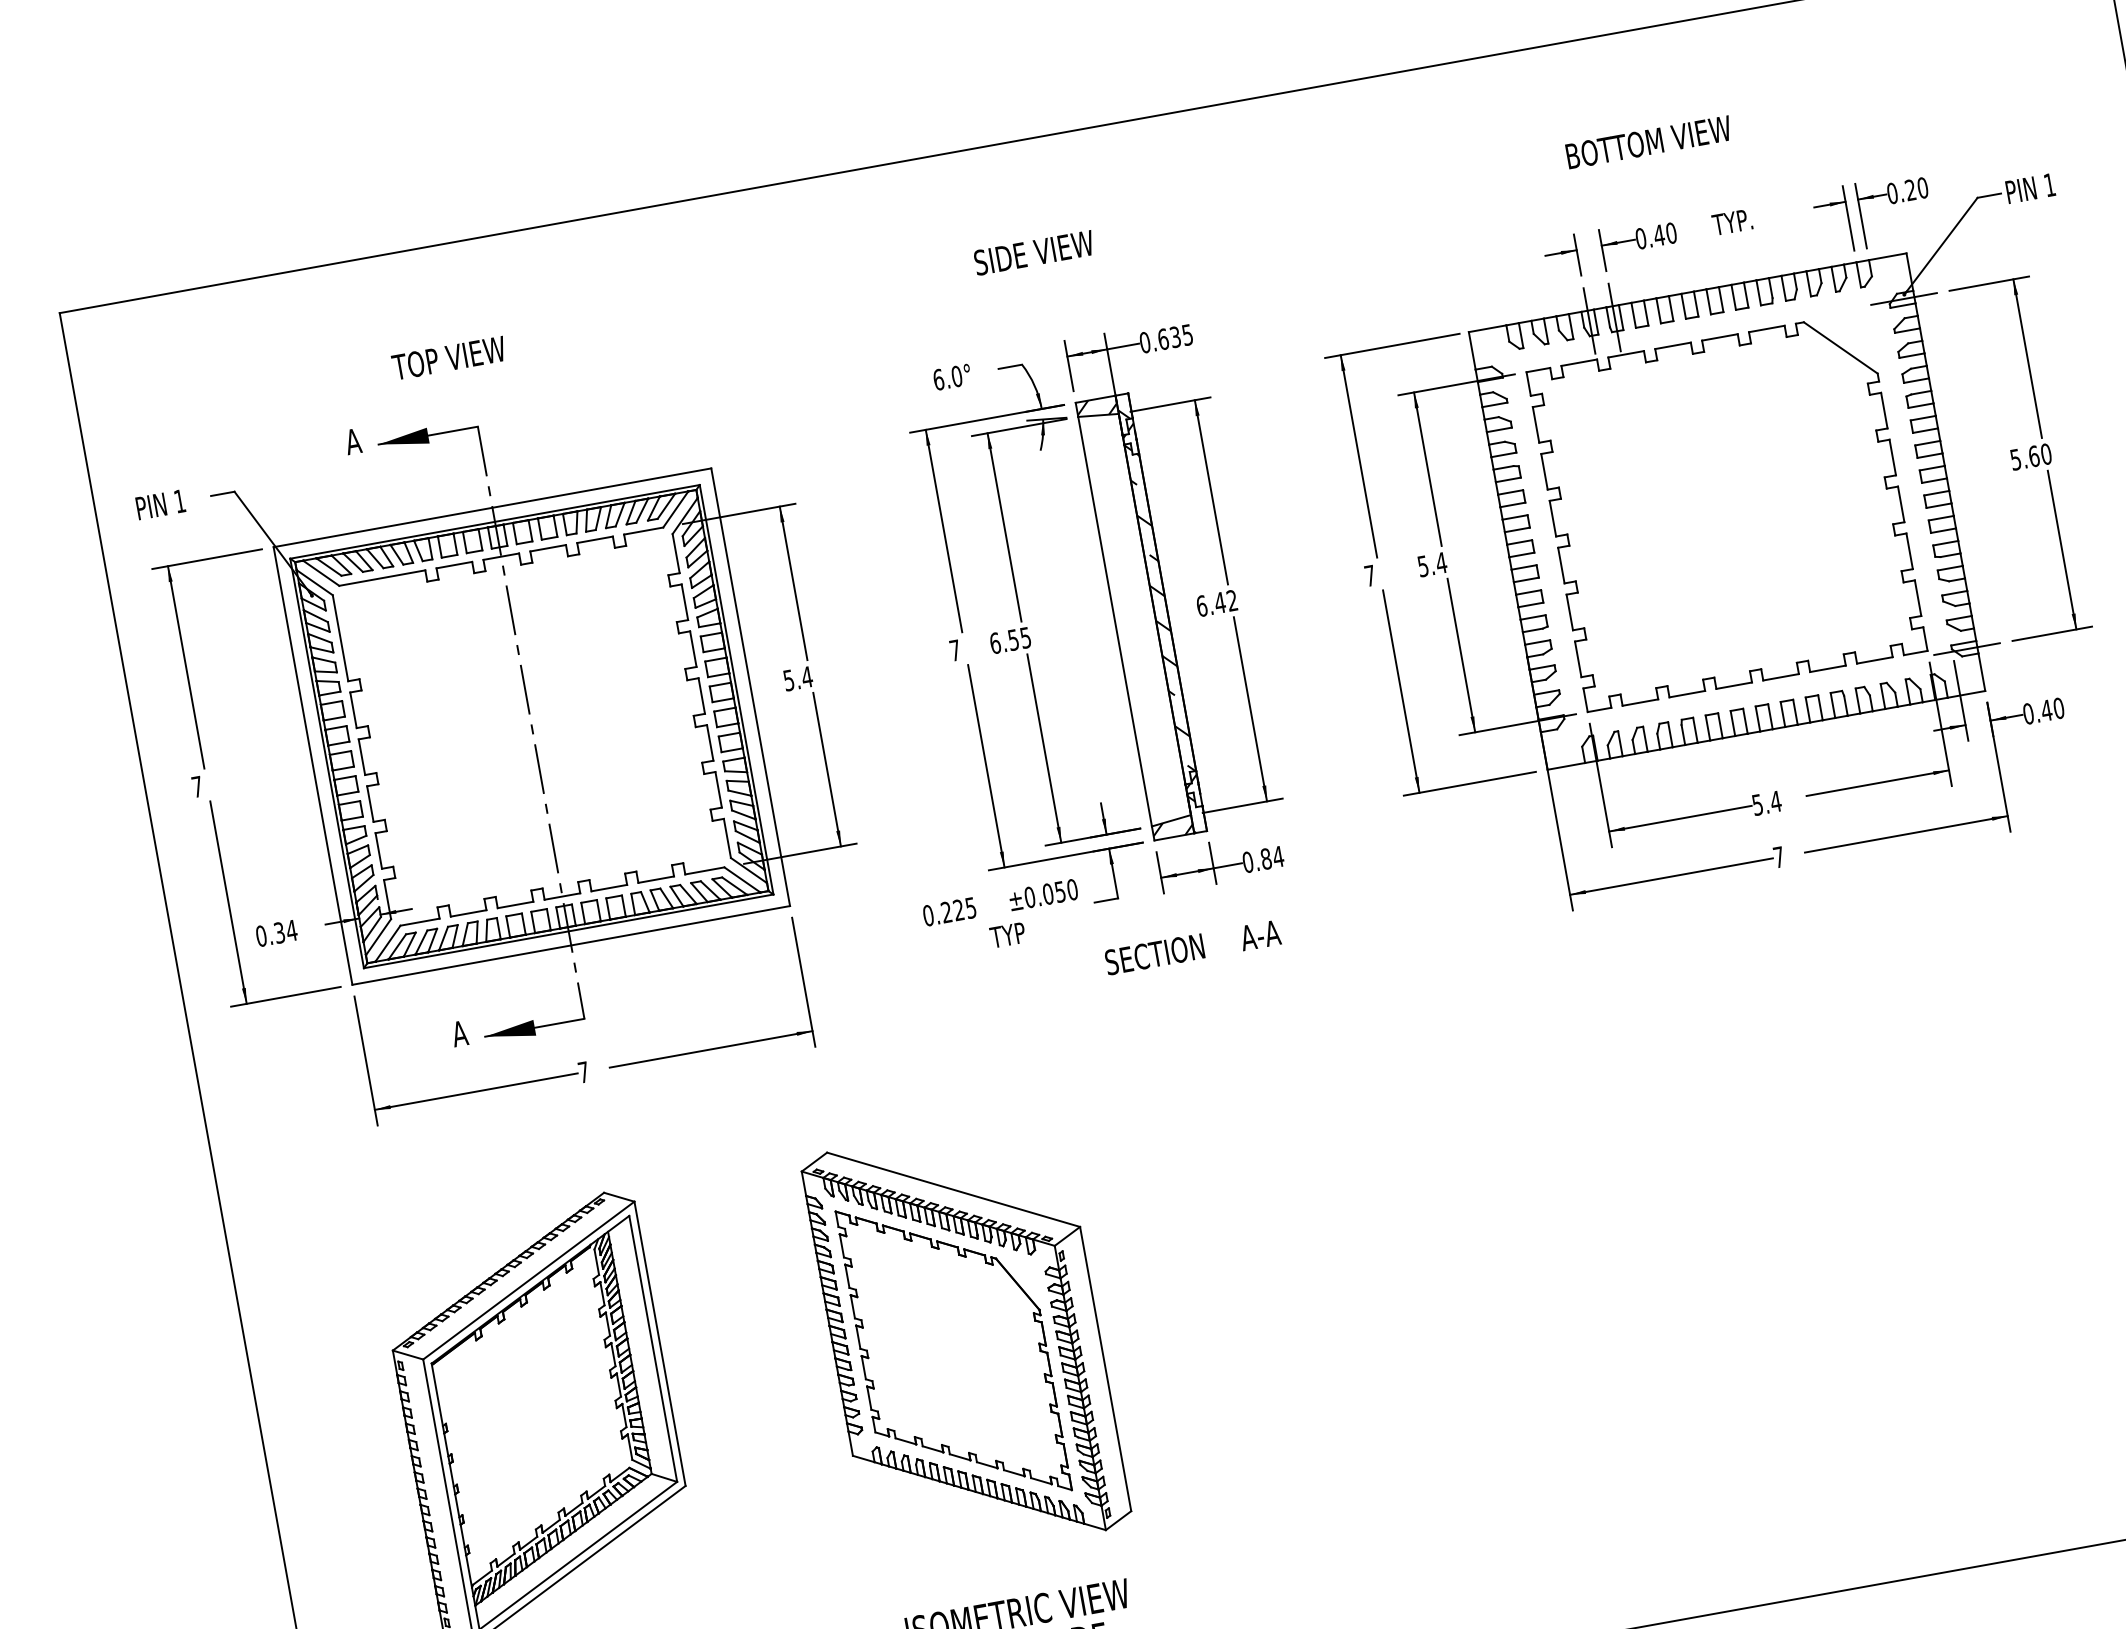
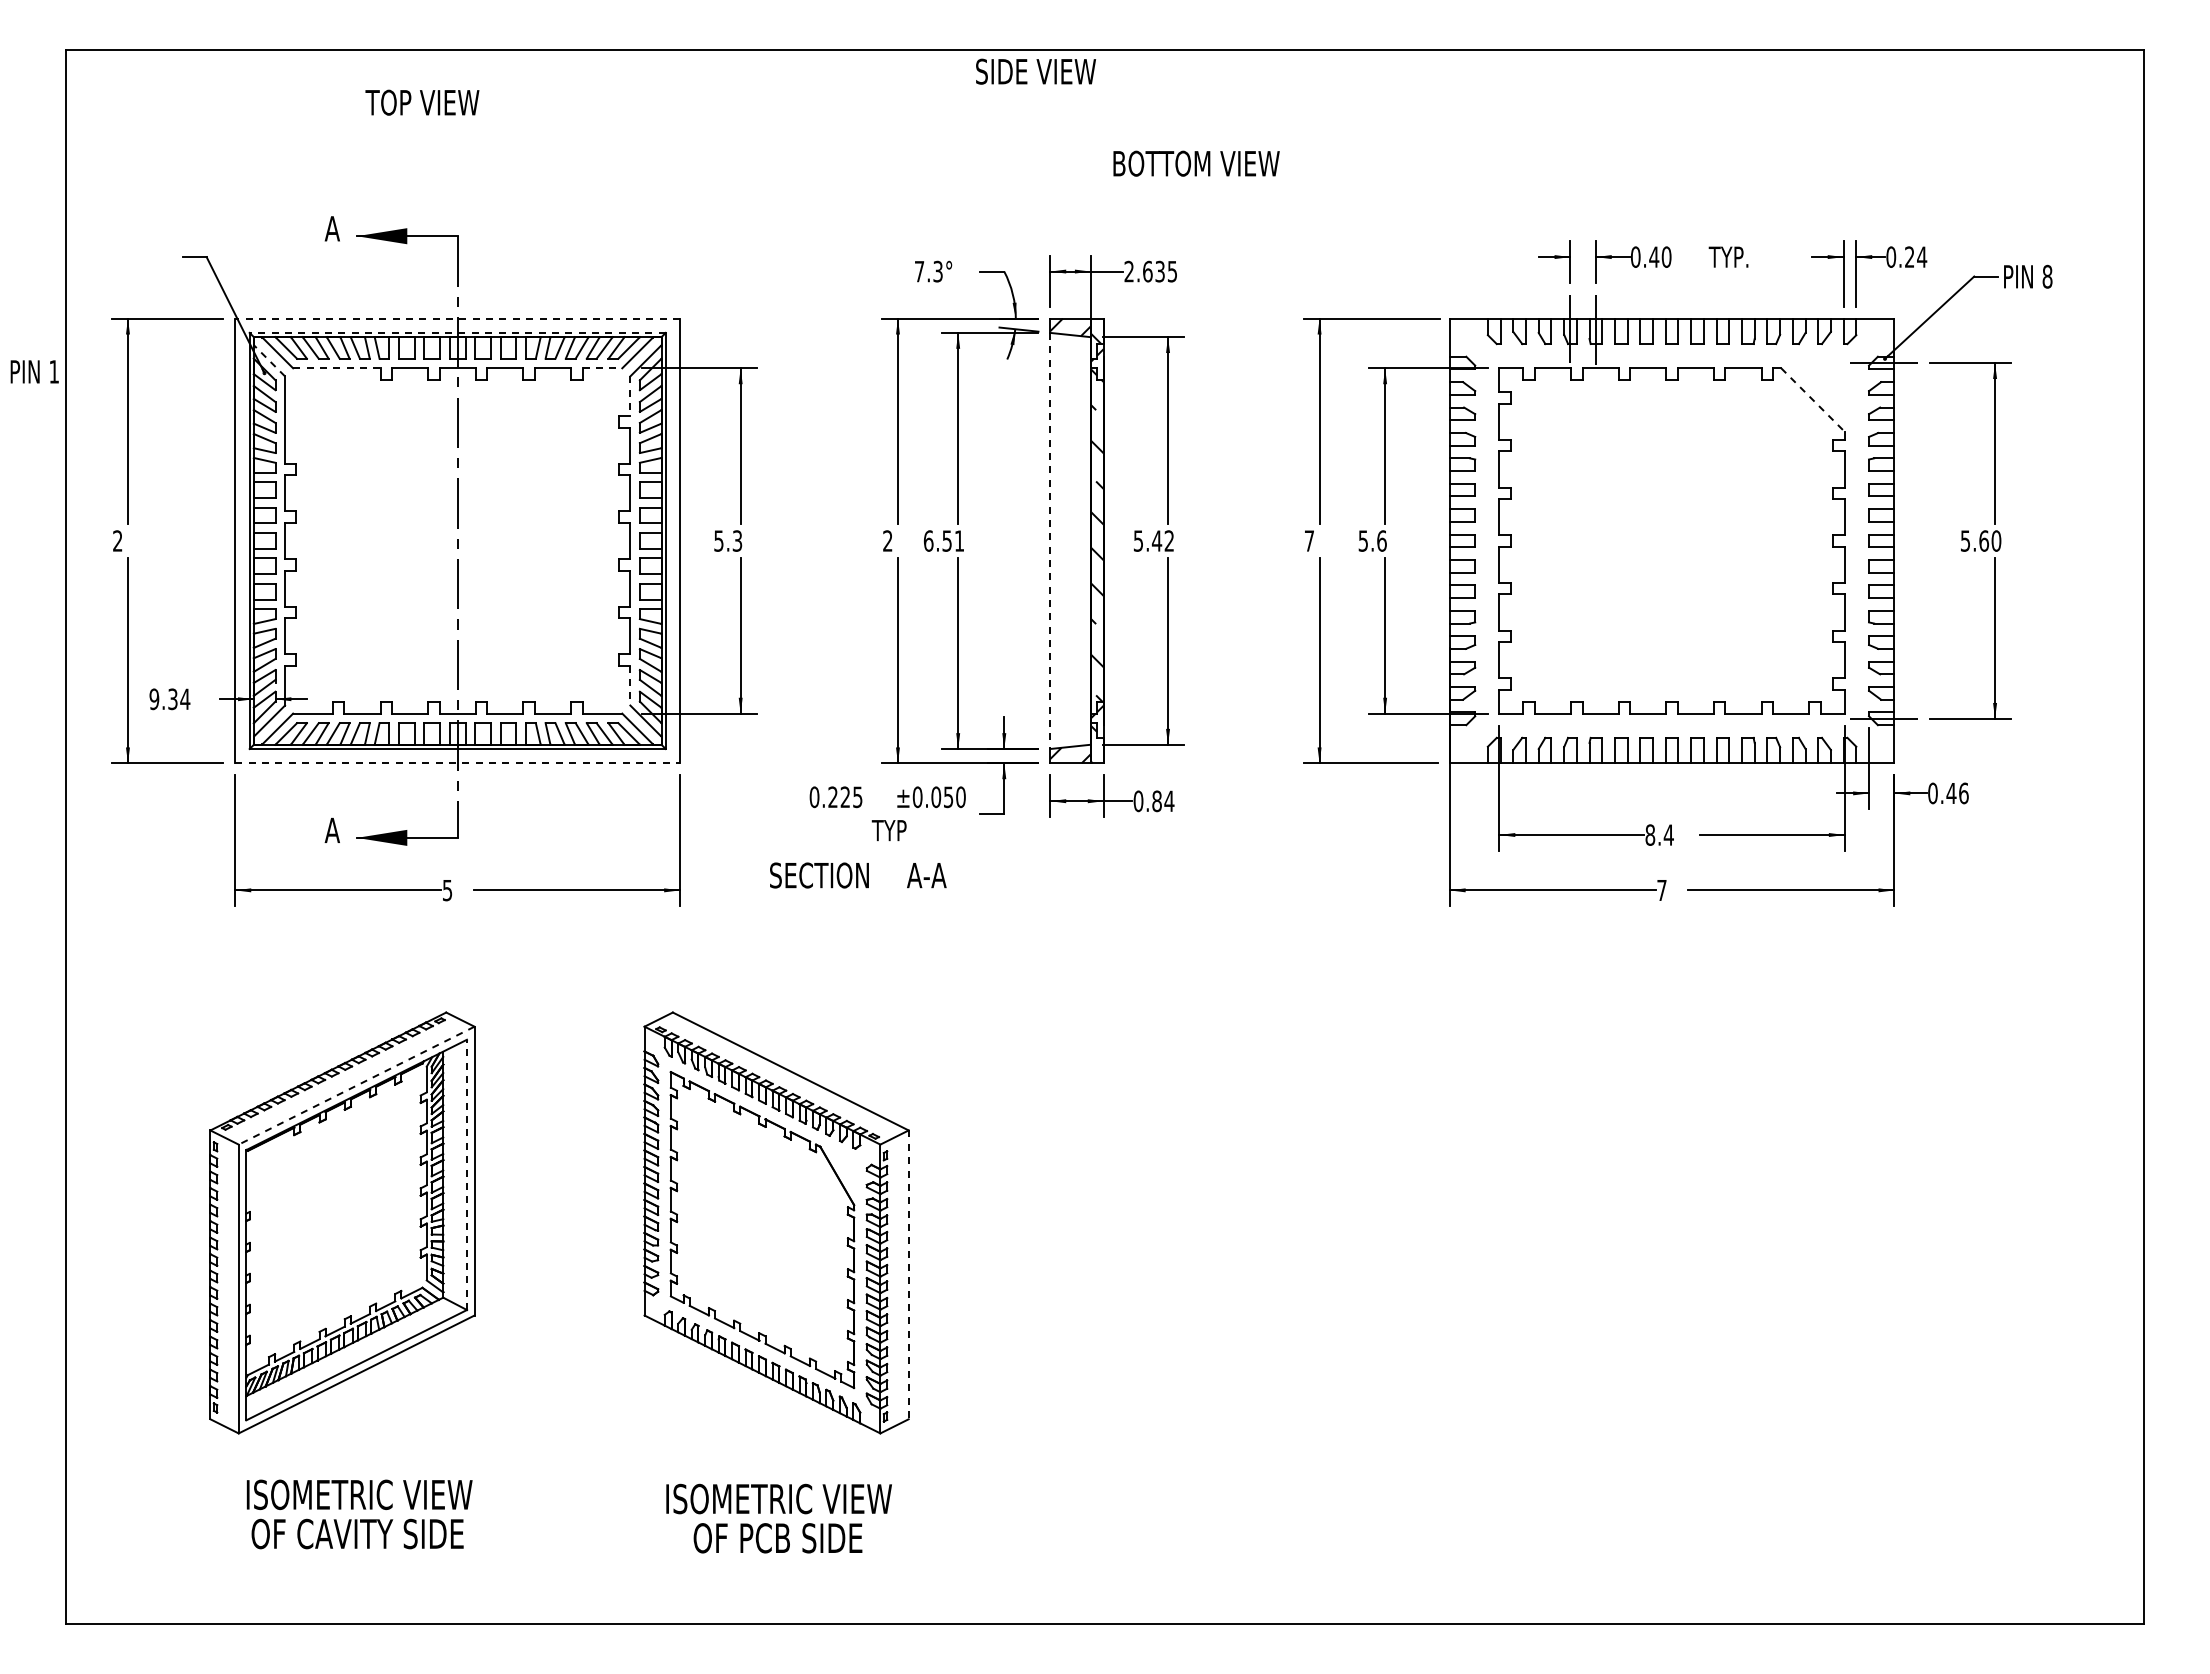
text: (1648, 142) -> (1196, 163), moved
text: (2049, 184) -> (2047, 276), 1 -> 8
text: (1923, 187) -> (1922, 256), 0.20 -> 0.24
text: (1033, 252) -> (1035, 71), moved
text: (1145, 342) -> (1129, 271), 0.635 -> 2.635
line: (1841, 348) -> (1813, 400), solid -> dashed
text: (449, 357) -> (422, 102), moved
text: (947, 378) -> (928, 271), 6.0° -> 7.3°
text: (160, 504) -> (34, 371), moved
line: (492, 507) -> (457, 318), solid -> dashed
line: (494, 521) -> (457, 332), solid -> dashed
line: (643, 531) -> (602, 368), solid -> dashed
line: (676, 553) -> (630, 396), solid -> dashed
text: (1440, 562) -> (1381, 540), 5.4 -> 5.6
line: (382, 578) -> (336, 368), solid -> dashed
line: (314, 583) -> (269, 361), solid -> dashed
text: (1201, 605) -> (1138, 540), 6.42 -> 5.42
line: (1115, 622) -> (1050, 541), solid -> dashed
text: (1025, 637) -> (959, 540), 6.55 -> 6.51
text: (954, 650) -> (887, 540), 7 -> 2
text: (807, 676) -> (737, 540), 5.4 -> 5.3
text: (2058, 707) -> (1963, 792), 0.40 -> 0.46
text: (196, 786) -> (117, 540), 7 -> 2
text: (1757, 804) -> (1650, 834), 5.4 -> 8.4
line: (727, 838) -> (630, 685), solid -> dashed
text: (261, 936) -> (154, 699), 0.34 -> 9.34
line: (572, 945) -> (458, 763), solid -> dashed
text: (1193, 947) -> (858, 875), moved
text: (583, 1072) -> (447, 890), 7 -> 5
line: (528, 1280) -> (356, 1085), solid -> dashed
line: (652, 1348) -> (466, 1174), solid -> dashed
line: (1105, 1369) -> (908, 1275), solid -> dashed

